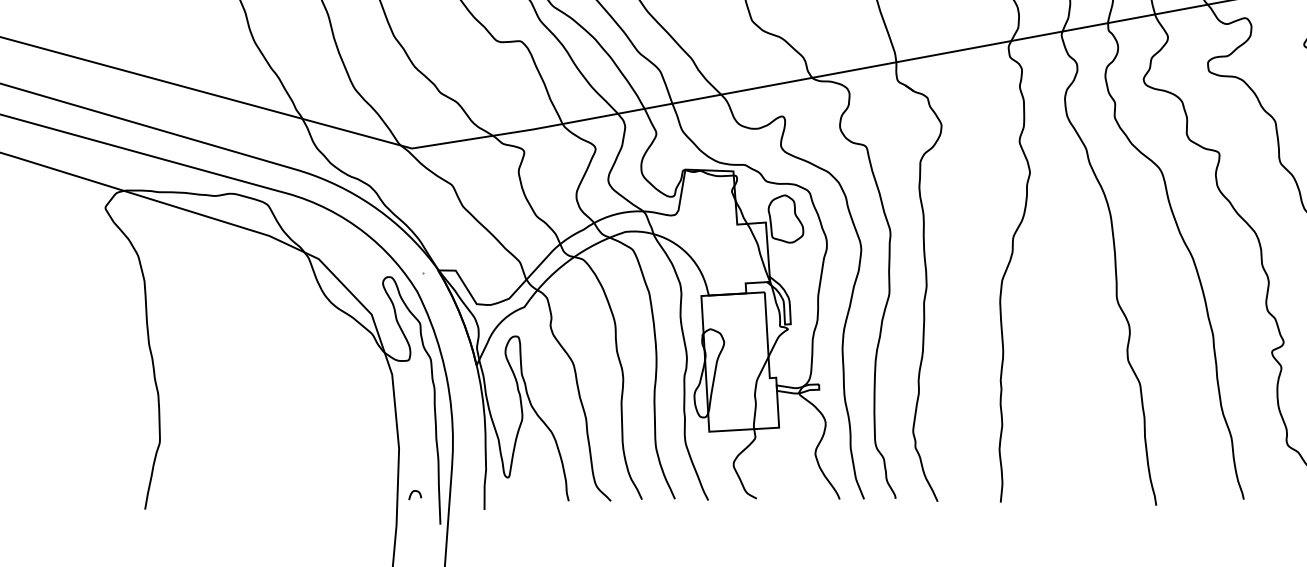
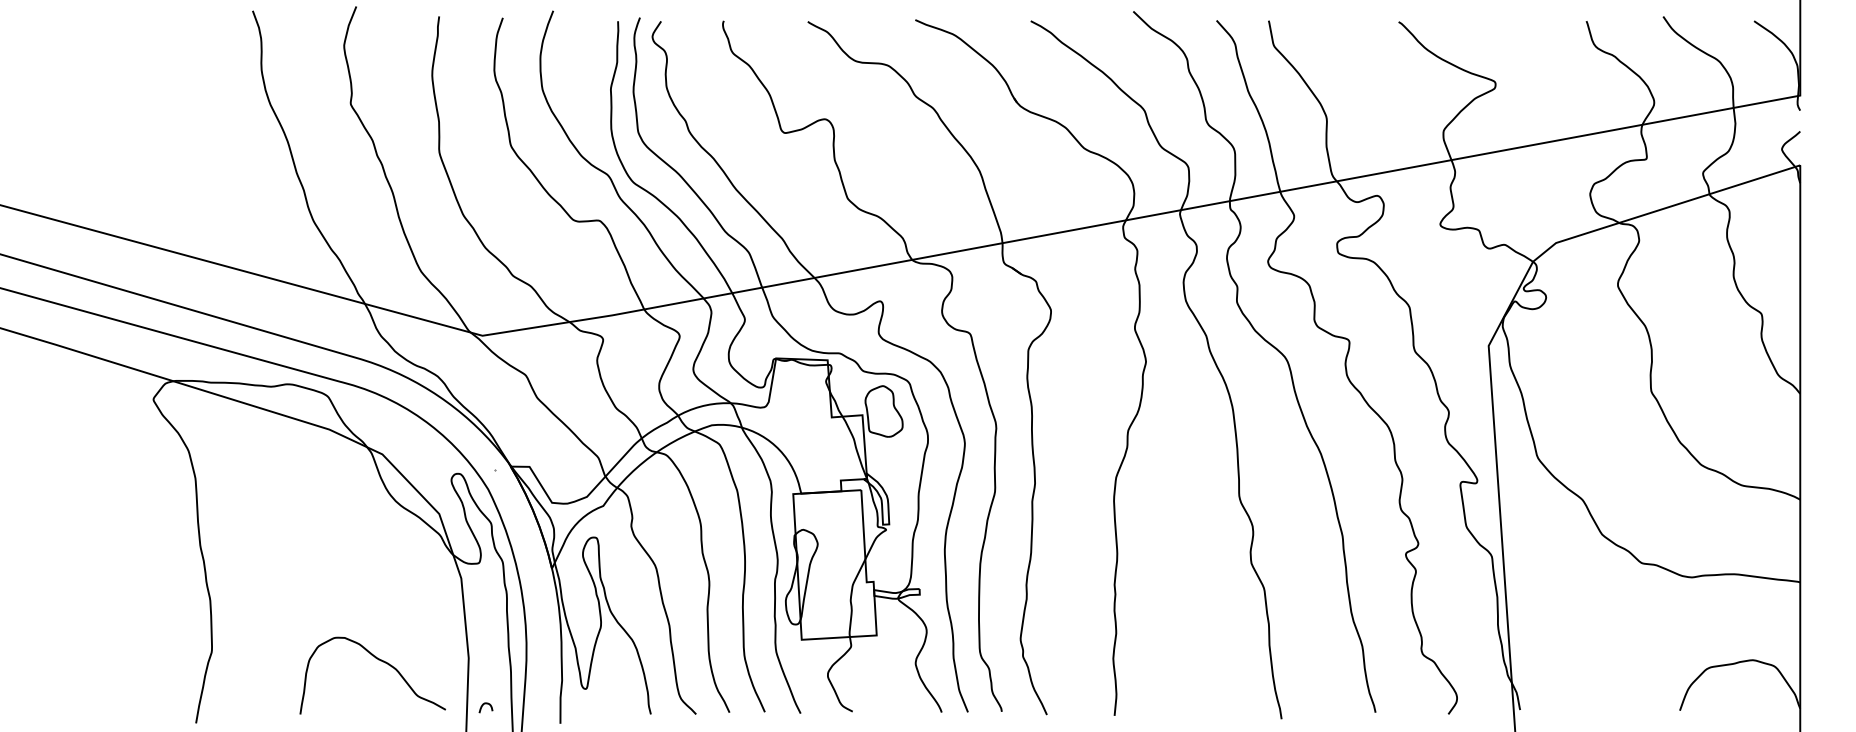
curve: (316, 451) -> (380, 661), added

